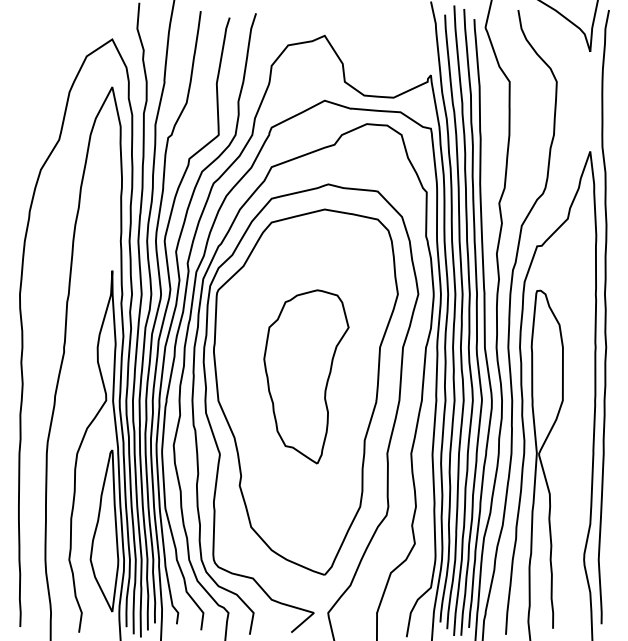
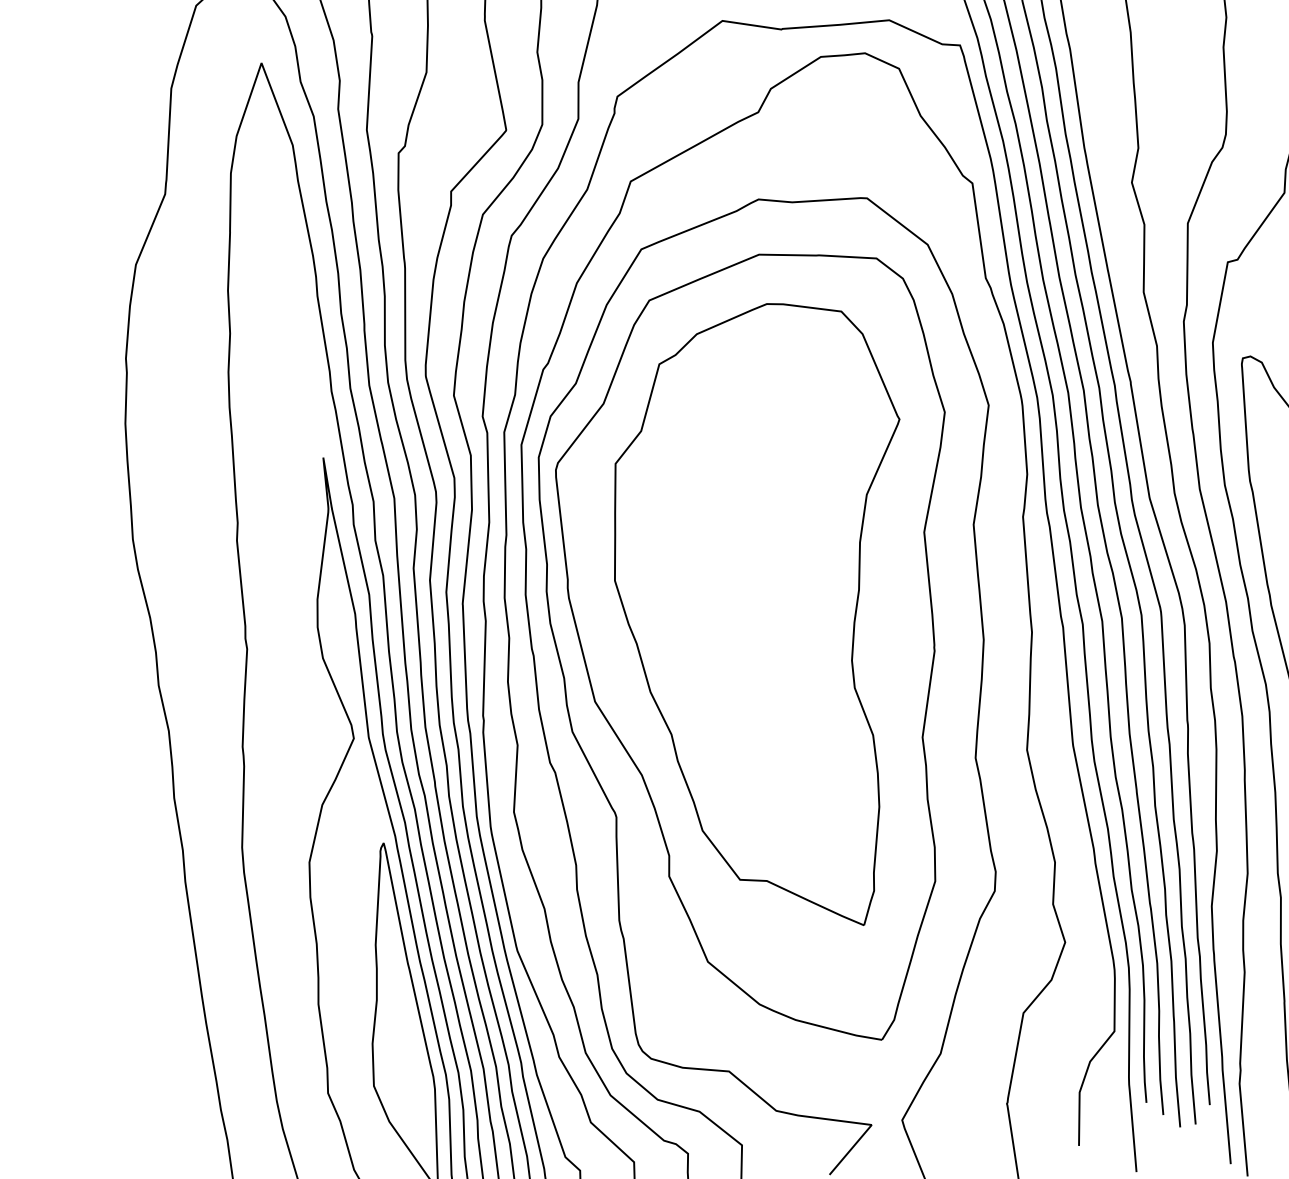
part: (306, 376) -> (776, 619), size x1.67

